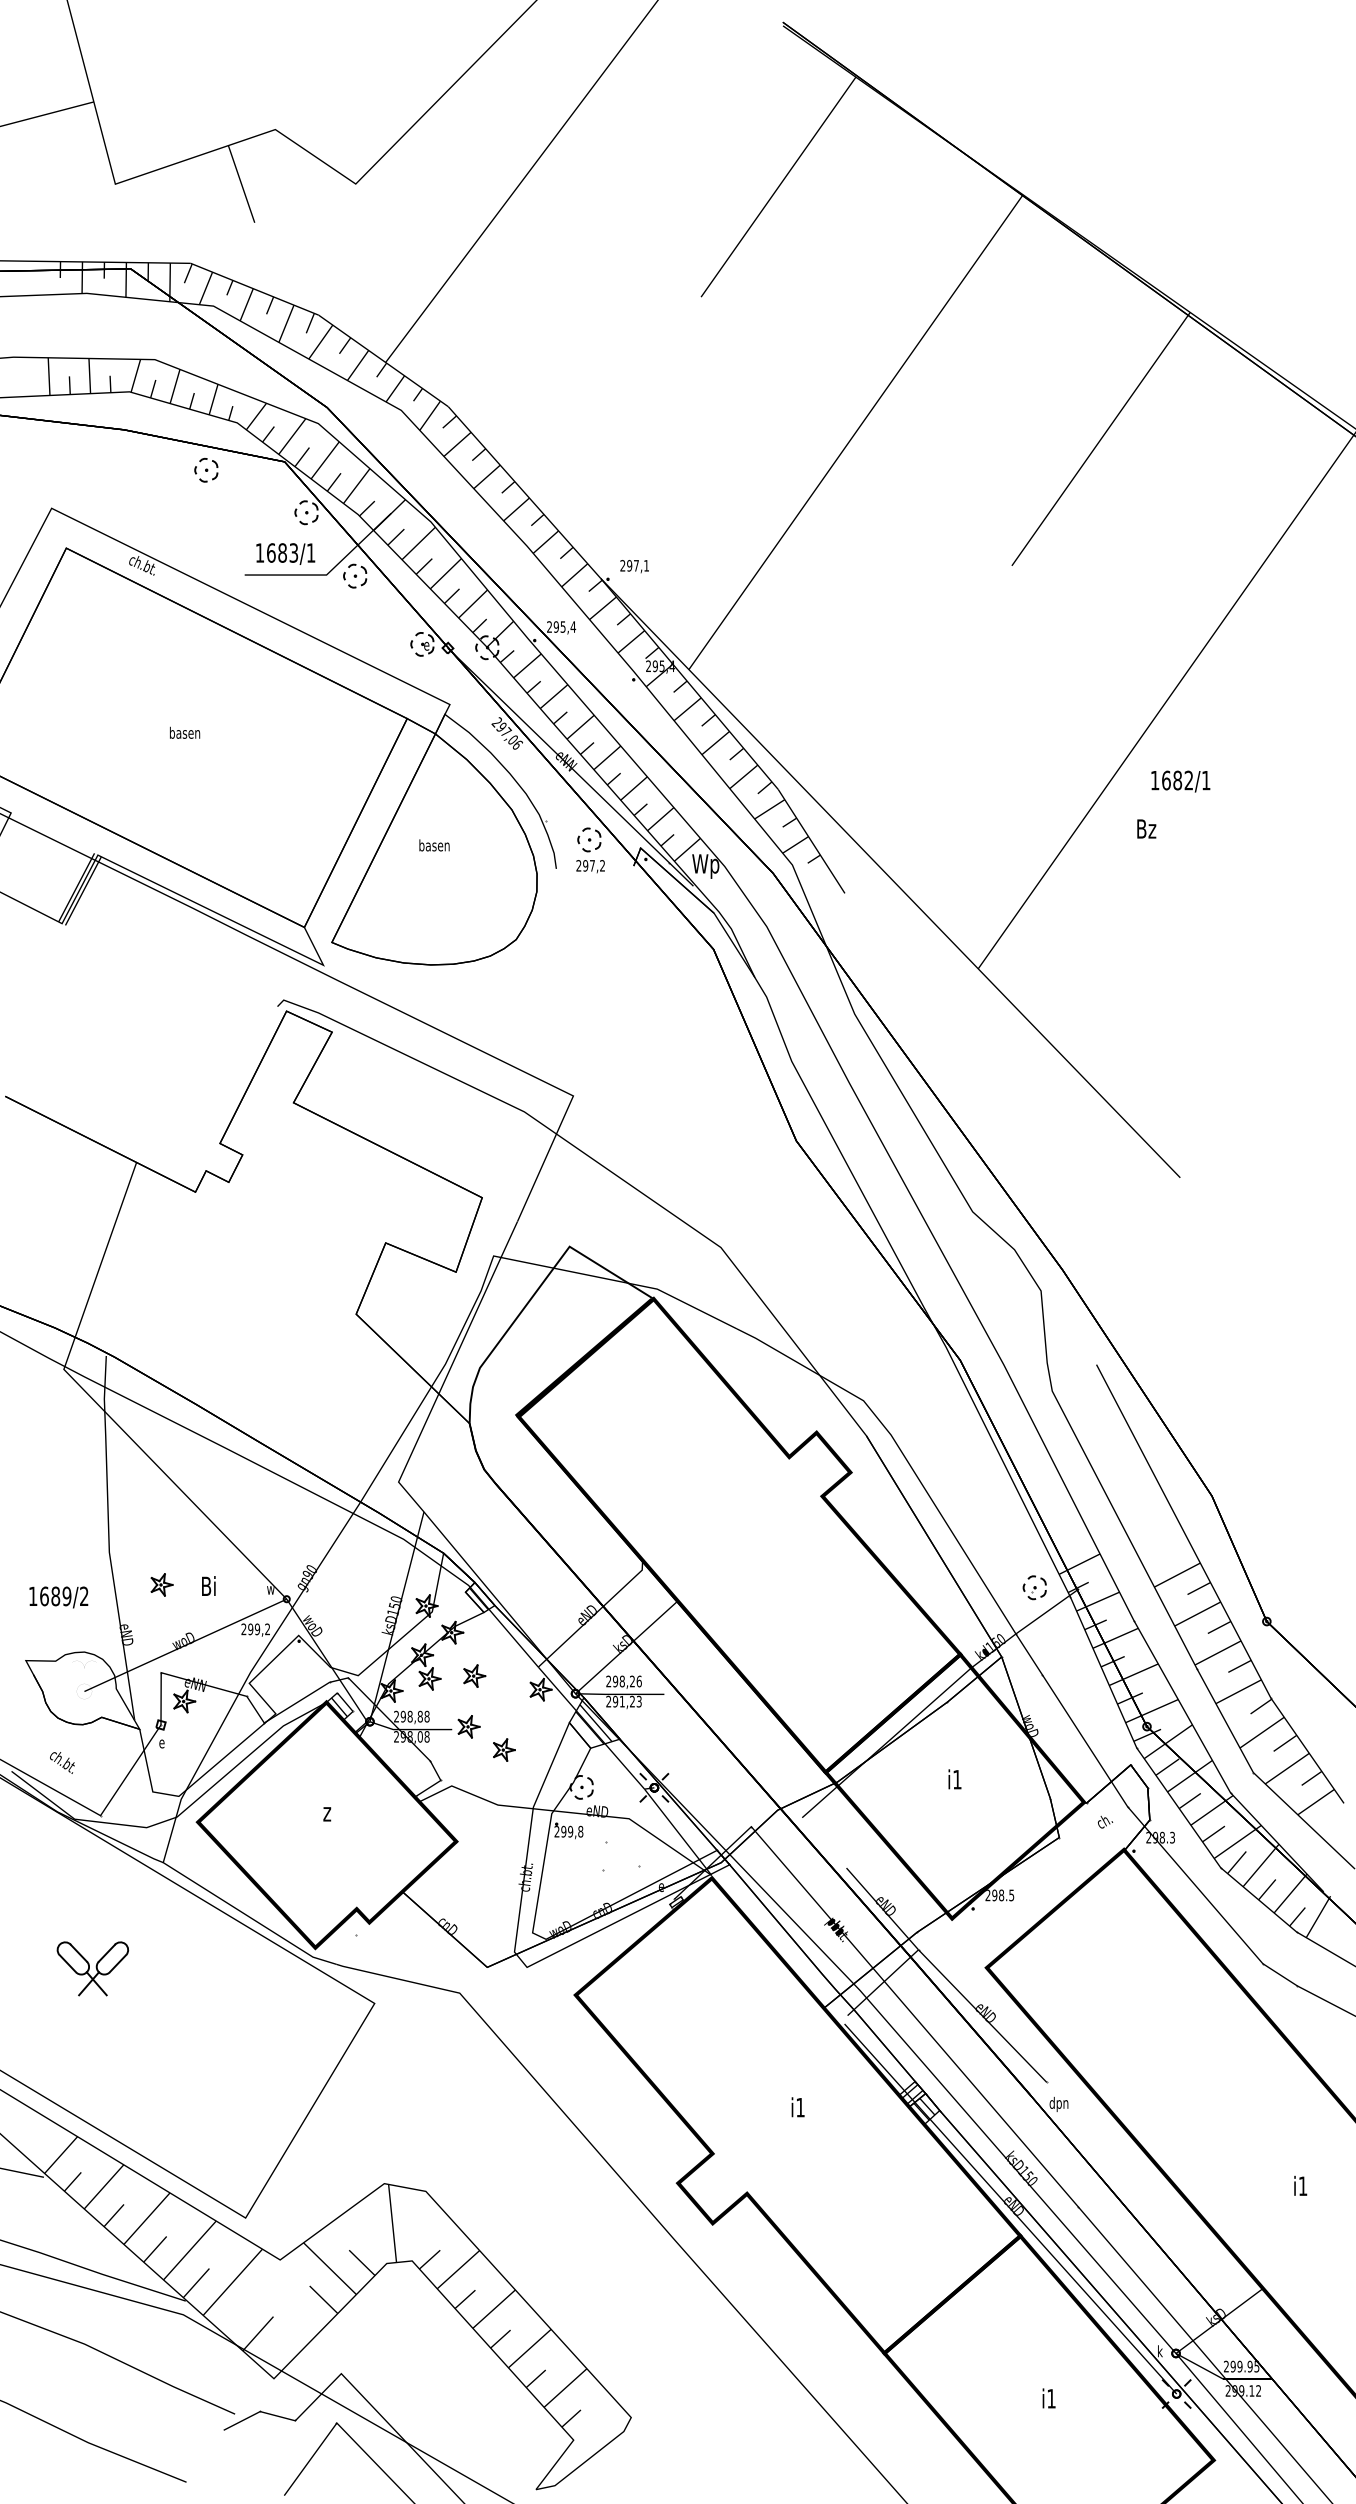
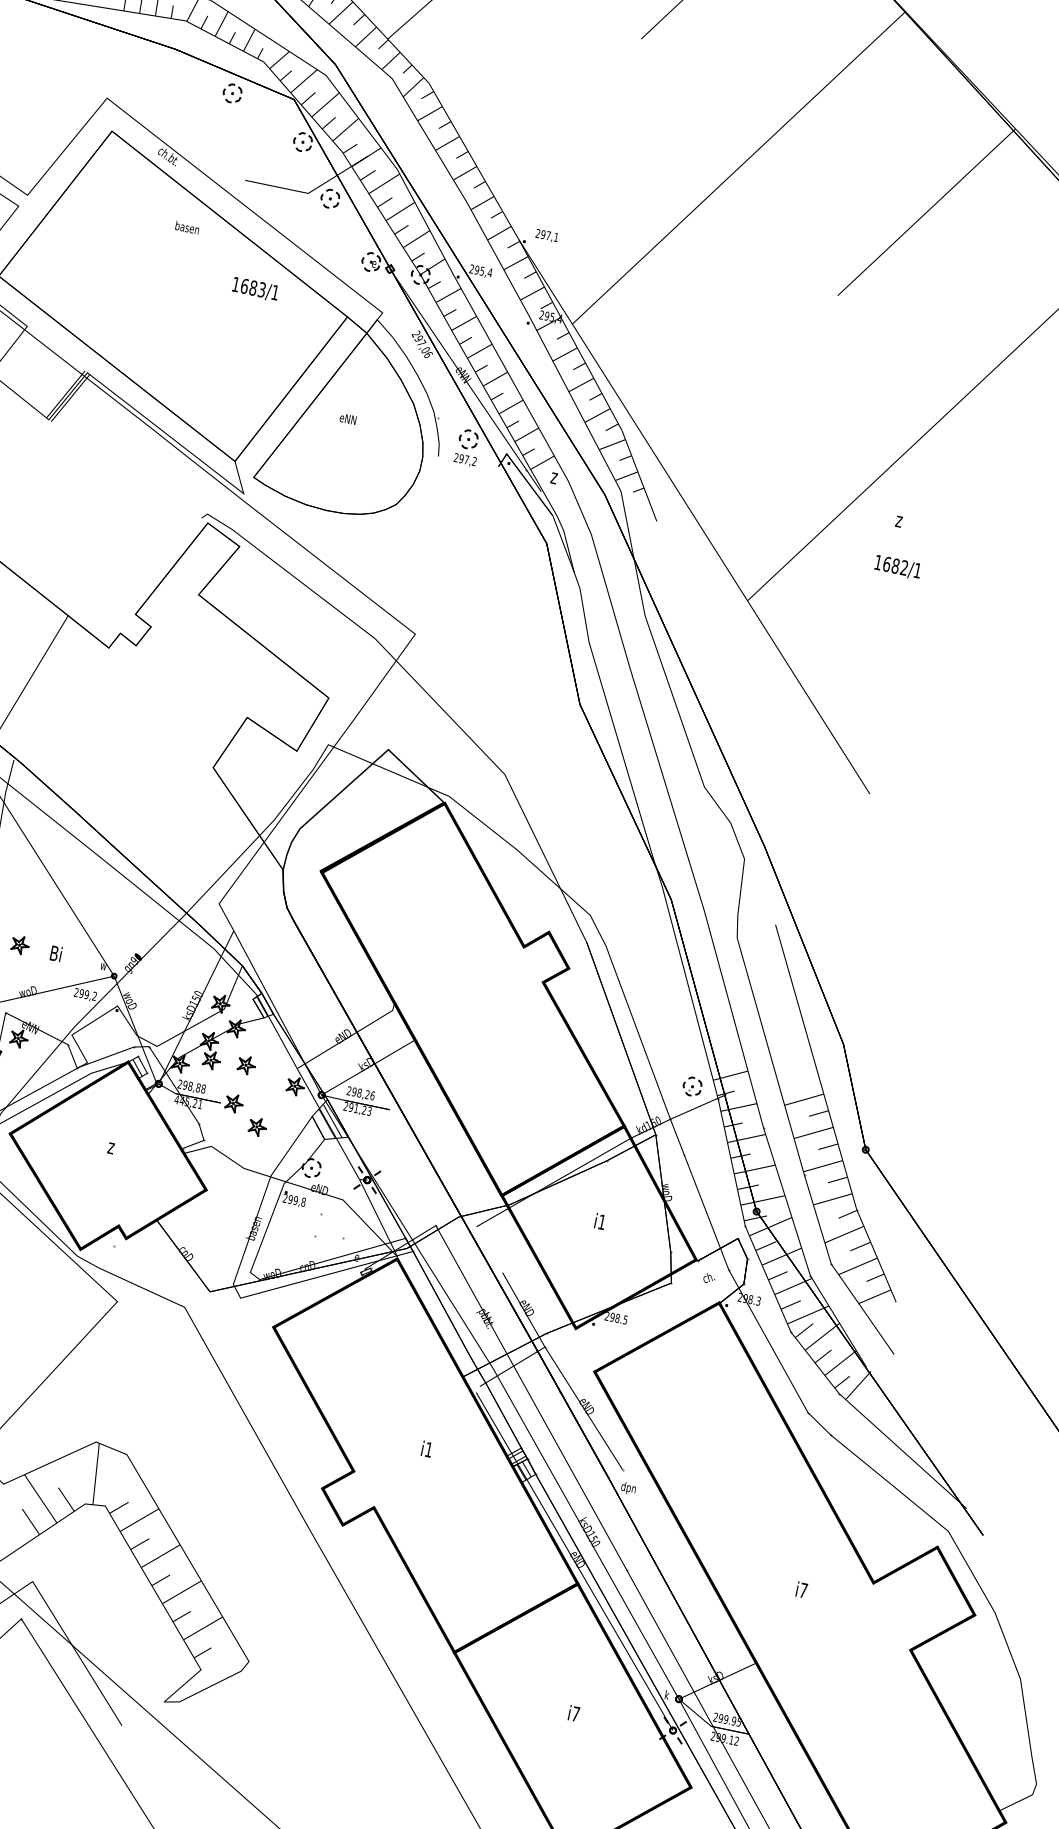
text: (285, 553) -> (255, 288), moved
text: (185, 732) -> (187, 227), moved
text: (1180, 781) -> (897, 567), moved
text: (1146, 828) -> (899, 519), Bz -> z
text: (434, 845) -> (348, 419), basen -> eNN
text: (705, 866) -> (553, 478), Wp -> z
text: (411, 1736) -> (188, 1101), 298,08 -> 445,21
text: (525, 1877) -> (253, 1228), ch.bt. -> basen
text: (1303, 2185) -> (804, 1590), i1 -> i7
text: (1051, 2398) -> (575, 1714), i1 -> i7

